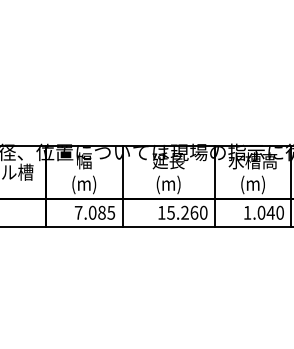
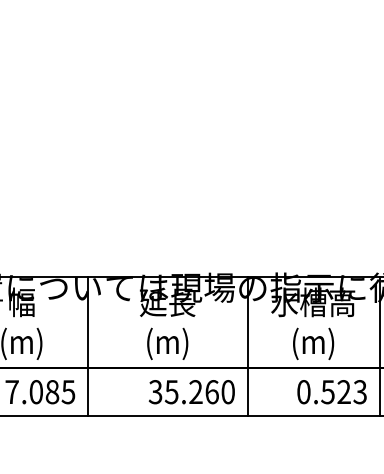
text: (161, 212) -> (155, 391), 15.260 -> 35.260
text: (263, 212) -> (331, 391), 1.040 -> 0.523

